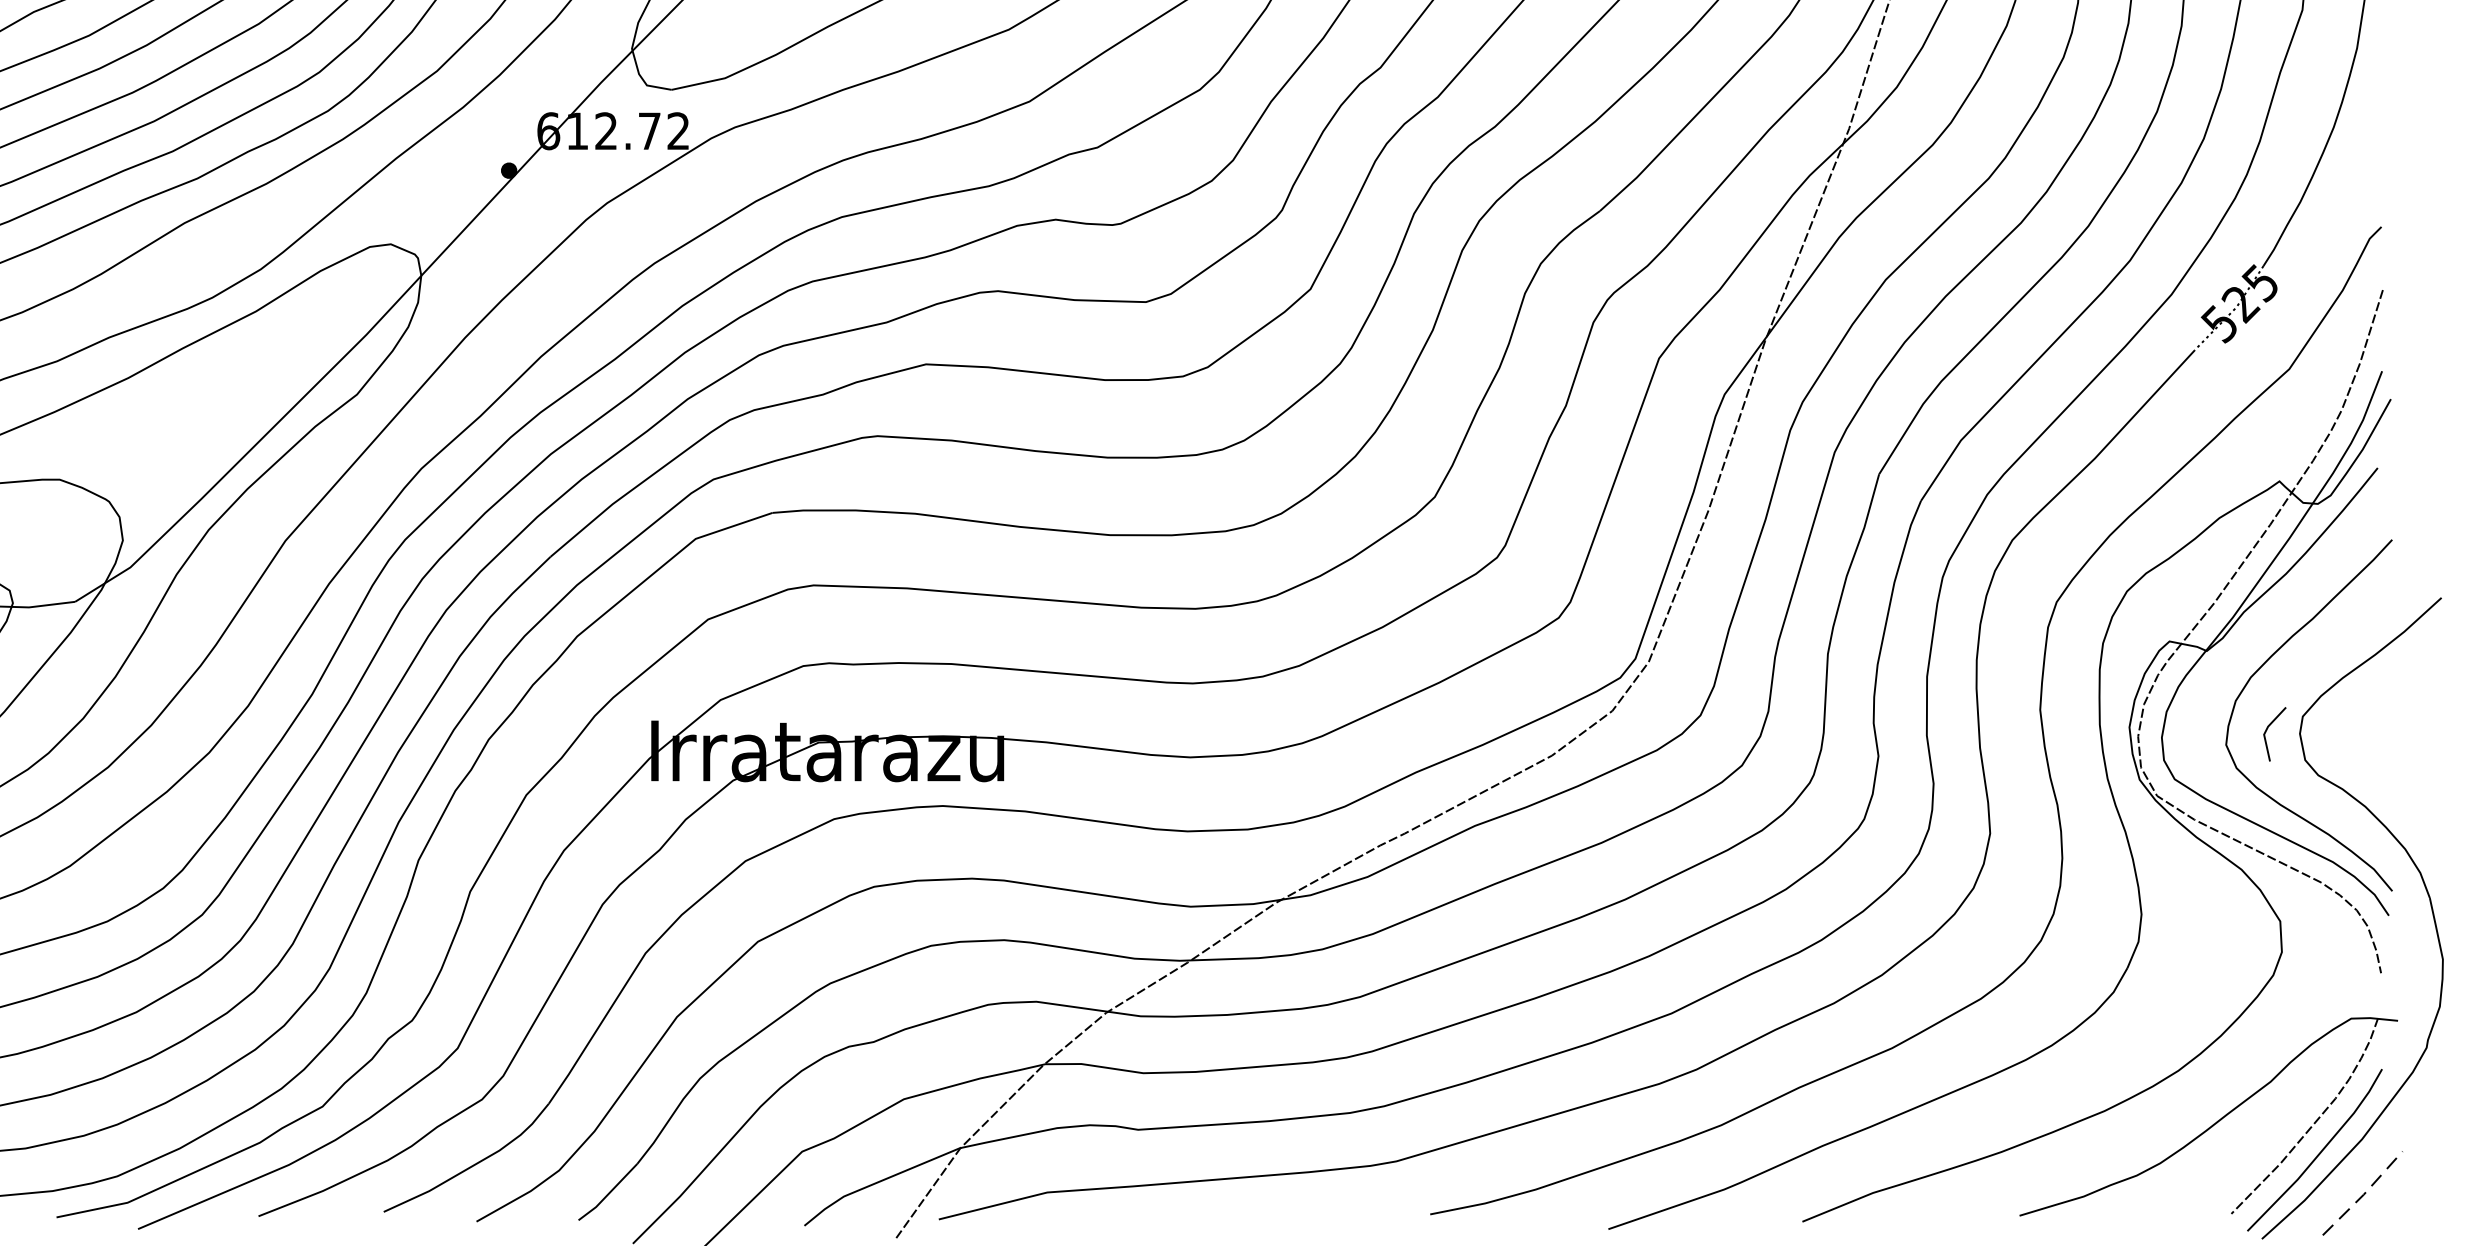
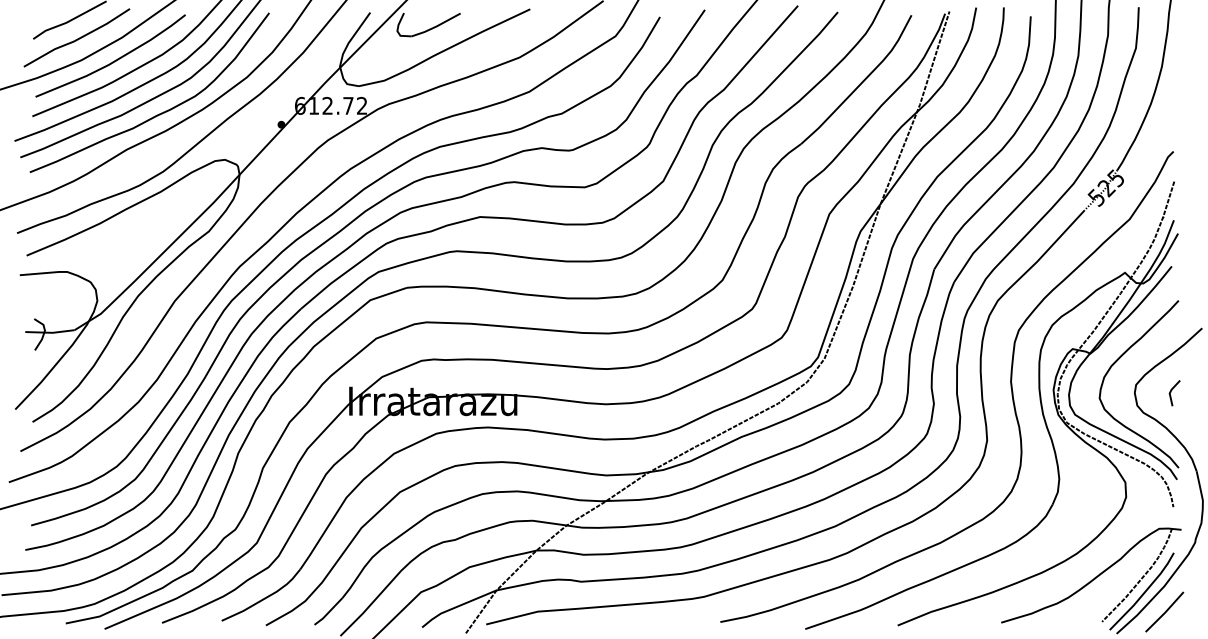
line: (2267, 732) -> (1171, 392), moved
line: (2364, 1194) -> (1165, 612), dashed -> solid

